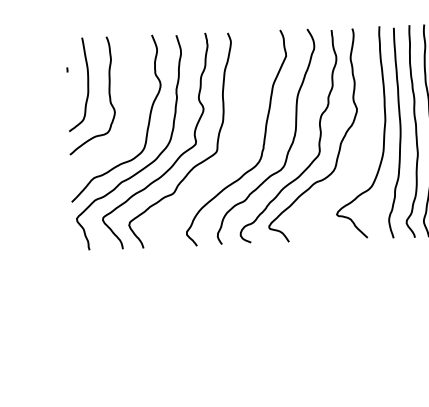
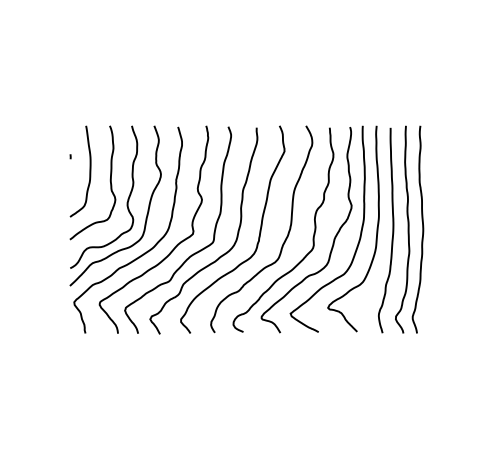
curve: (126, 114) -> (126, 202), added
curve: (366, 140) -> (359, 236), added
curve: (224, 165) -> (220, 255), added

